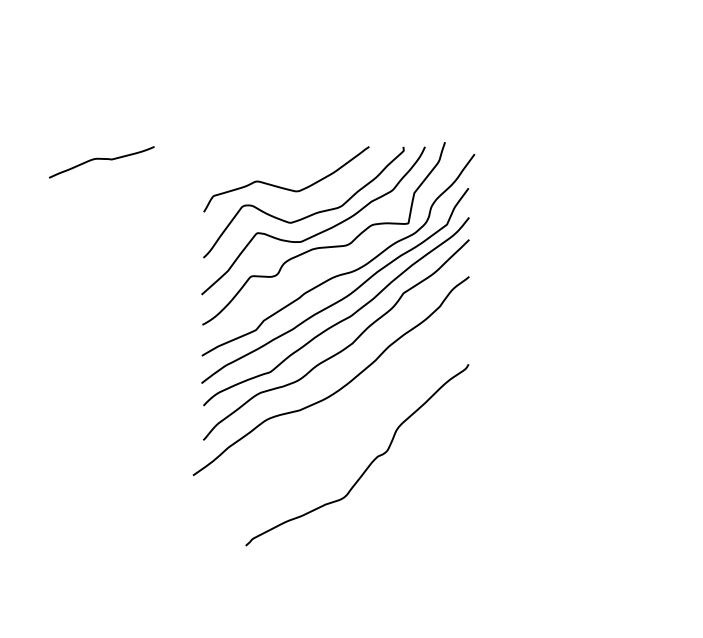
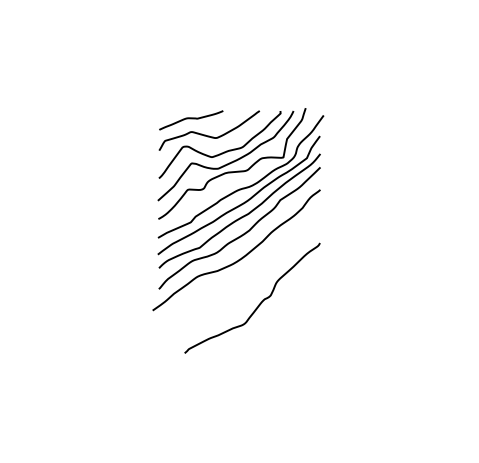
curve: (102, 160) -> (191, 119), moved

